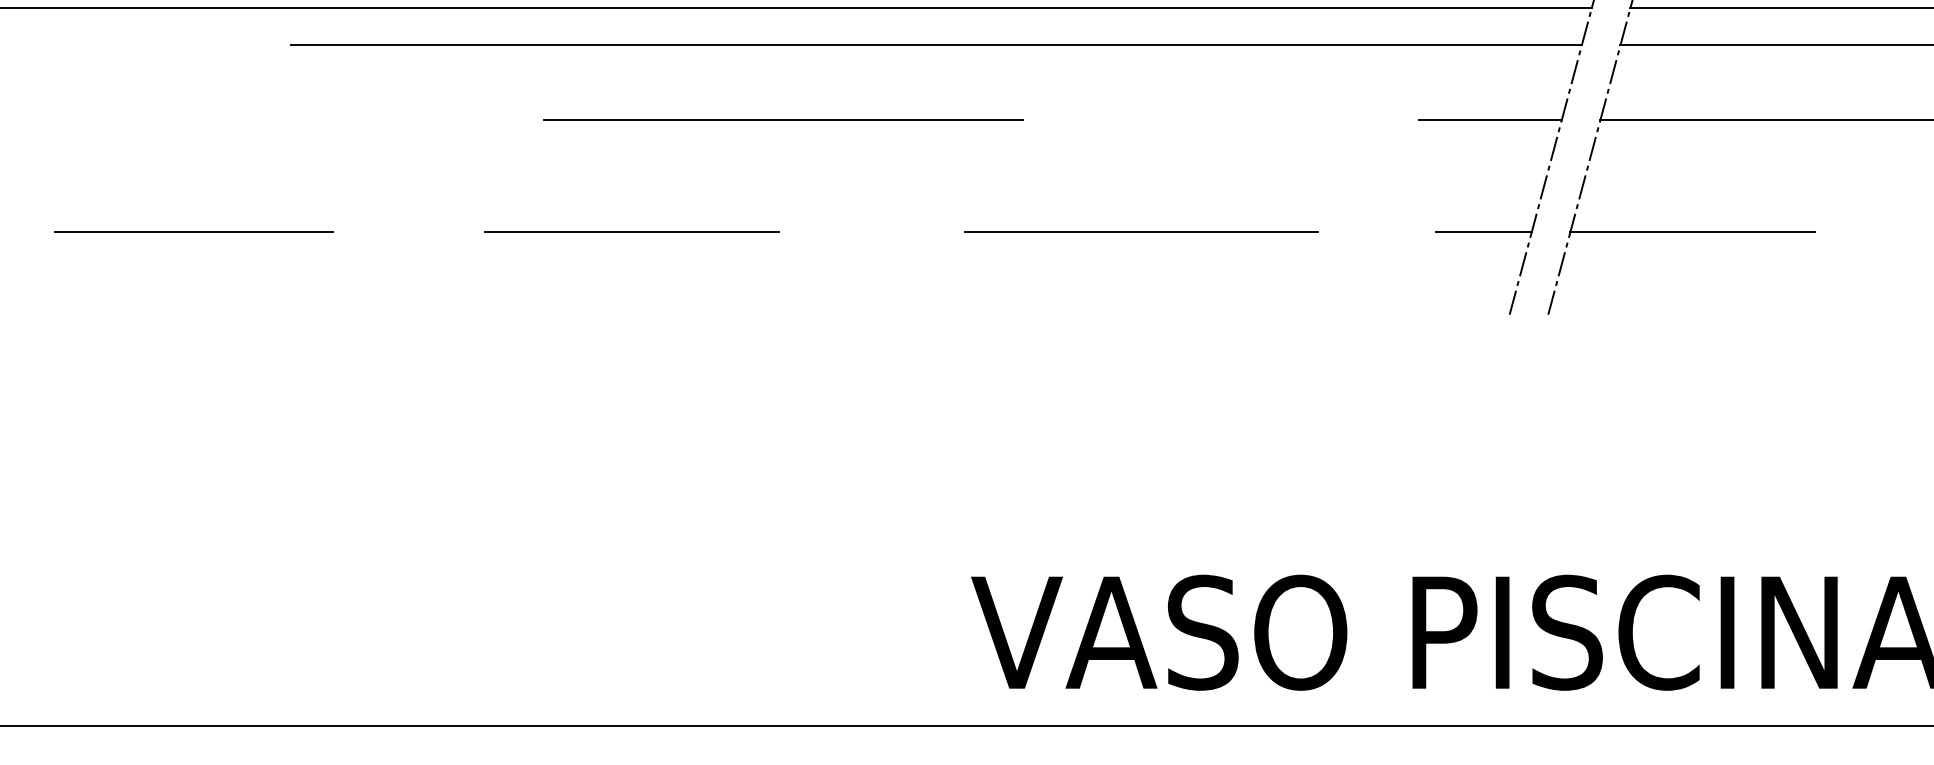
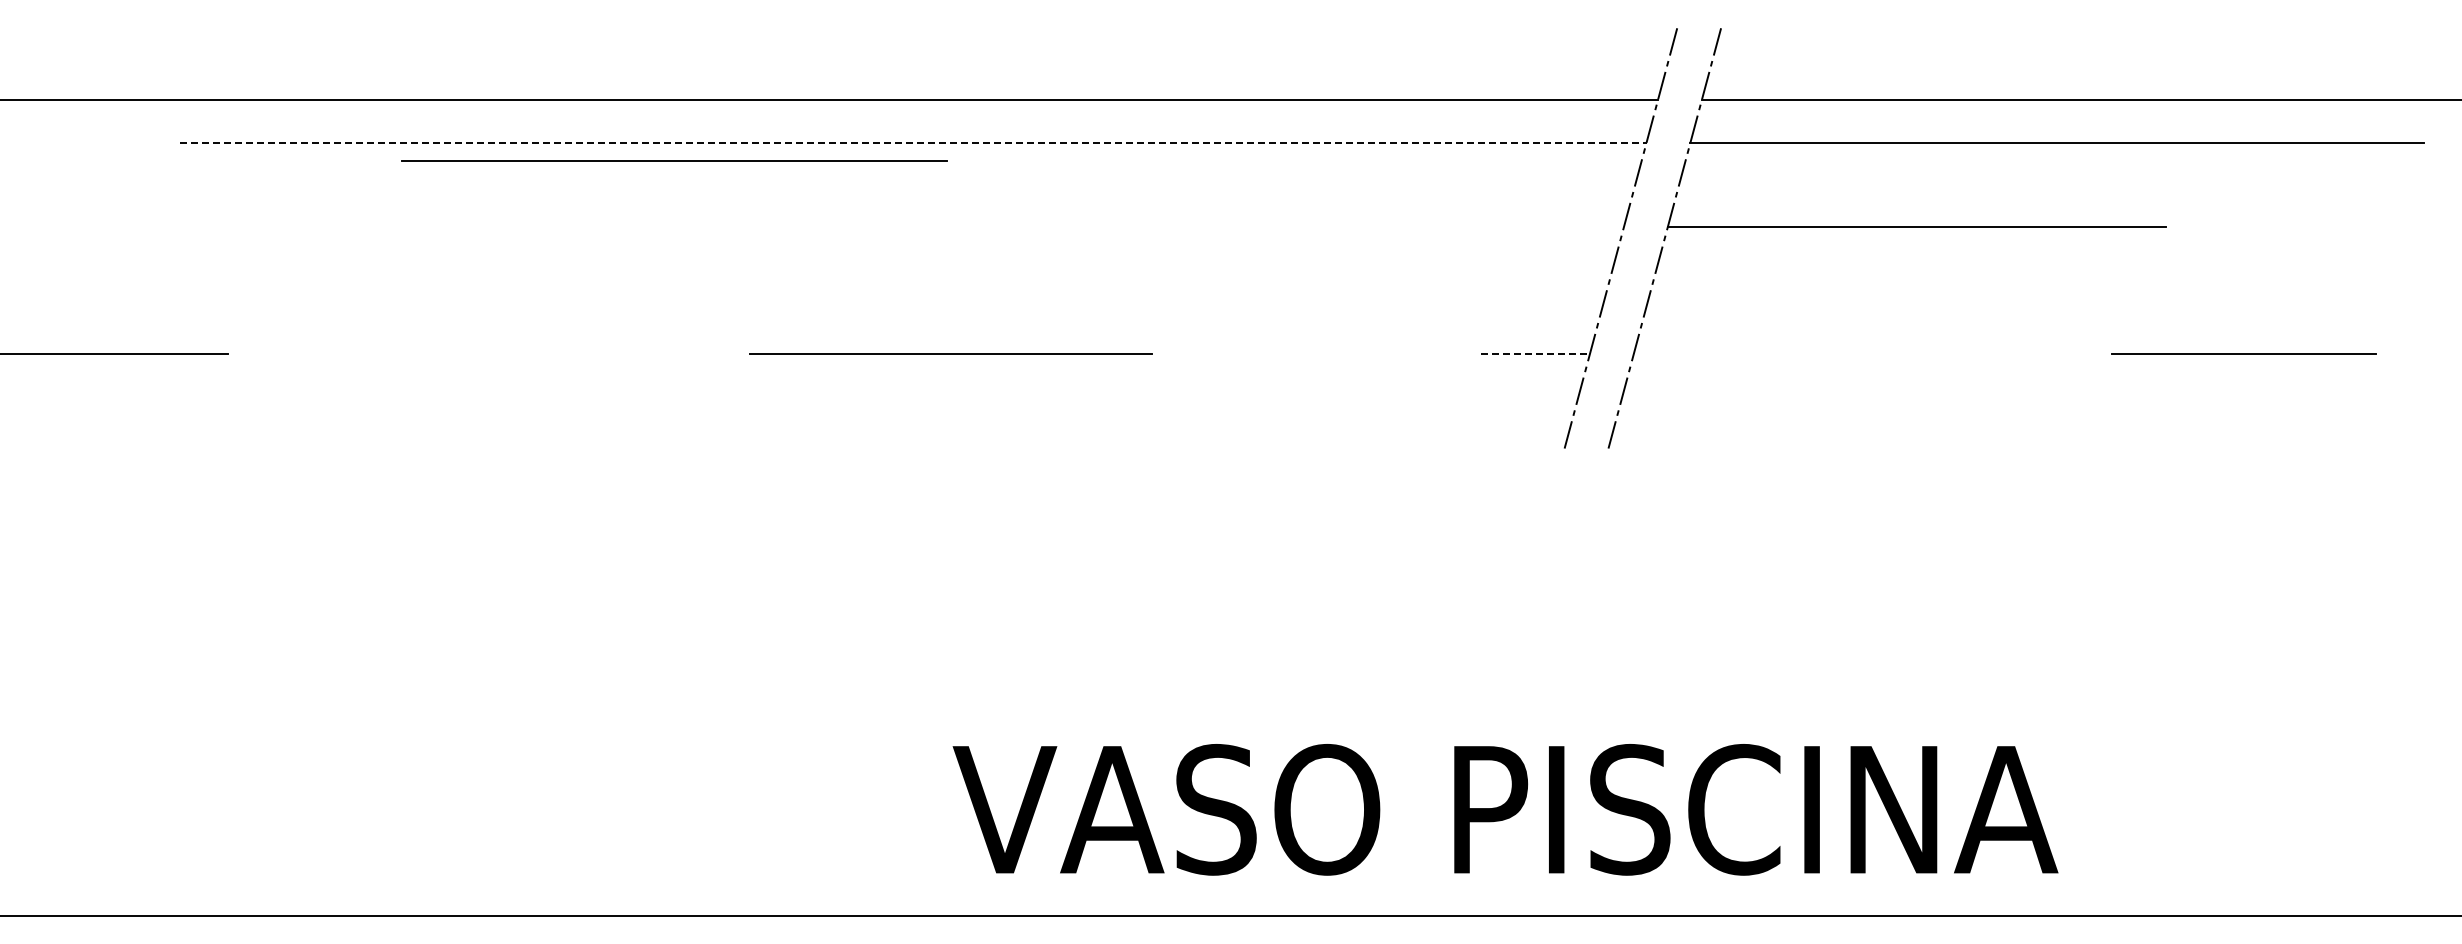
line: (937, 45) -> (914, 142), solid -> dashed
line: (783, 119) -> (674, 160), moved
line: (1490, 120) -> (1542, 227), removed
line: (631, 231) -> (567, 353), removed
line: (1140, 231) -> (950, 353), moved
line: (1484, 231) -> (1535, 354), solid -> dashed
line: (1692, 231) -> (1772, 354), removed

